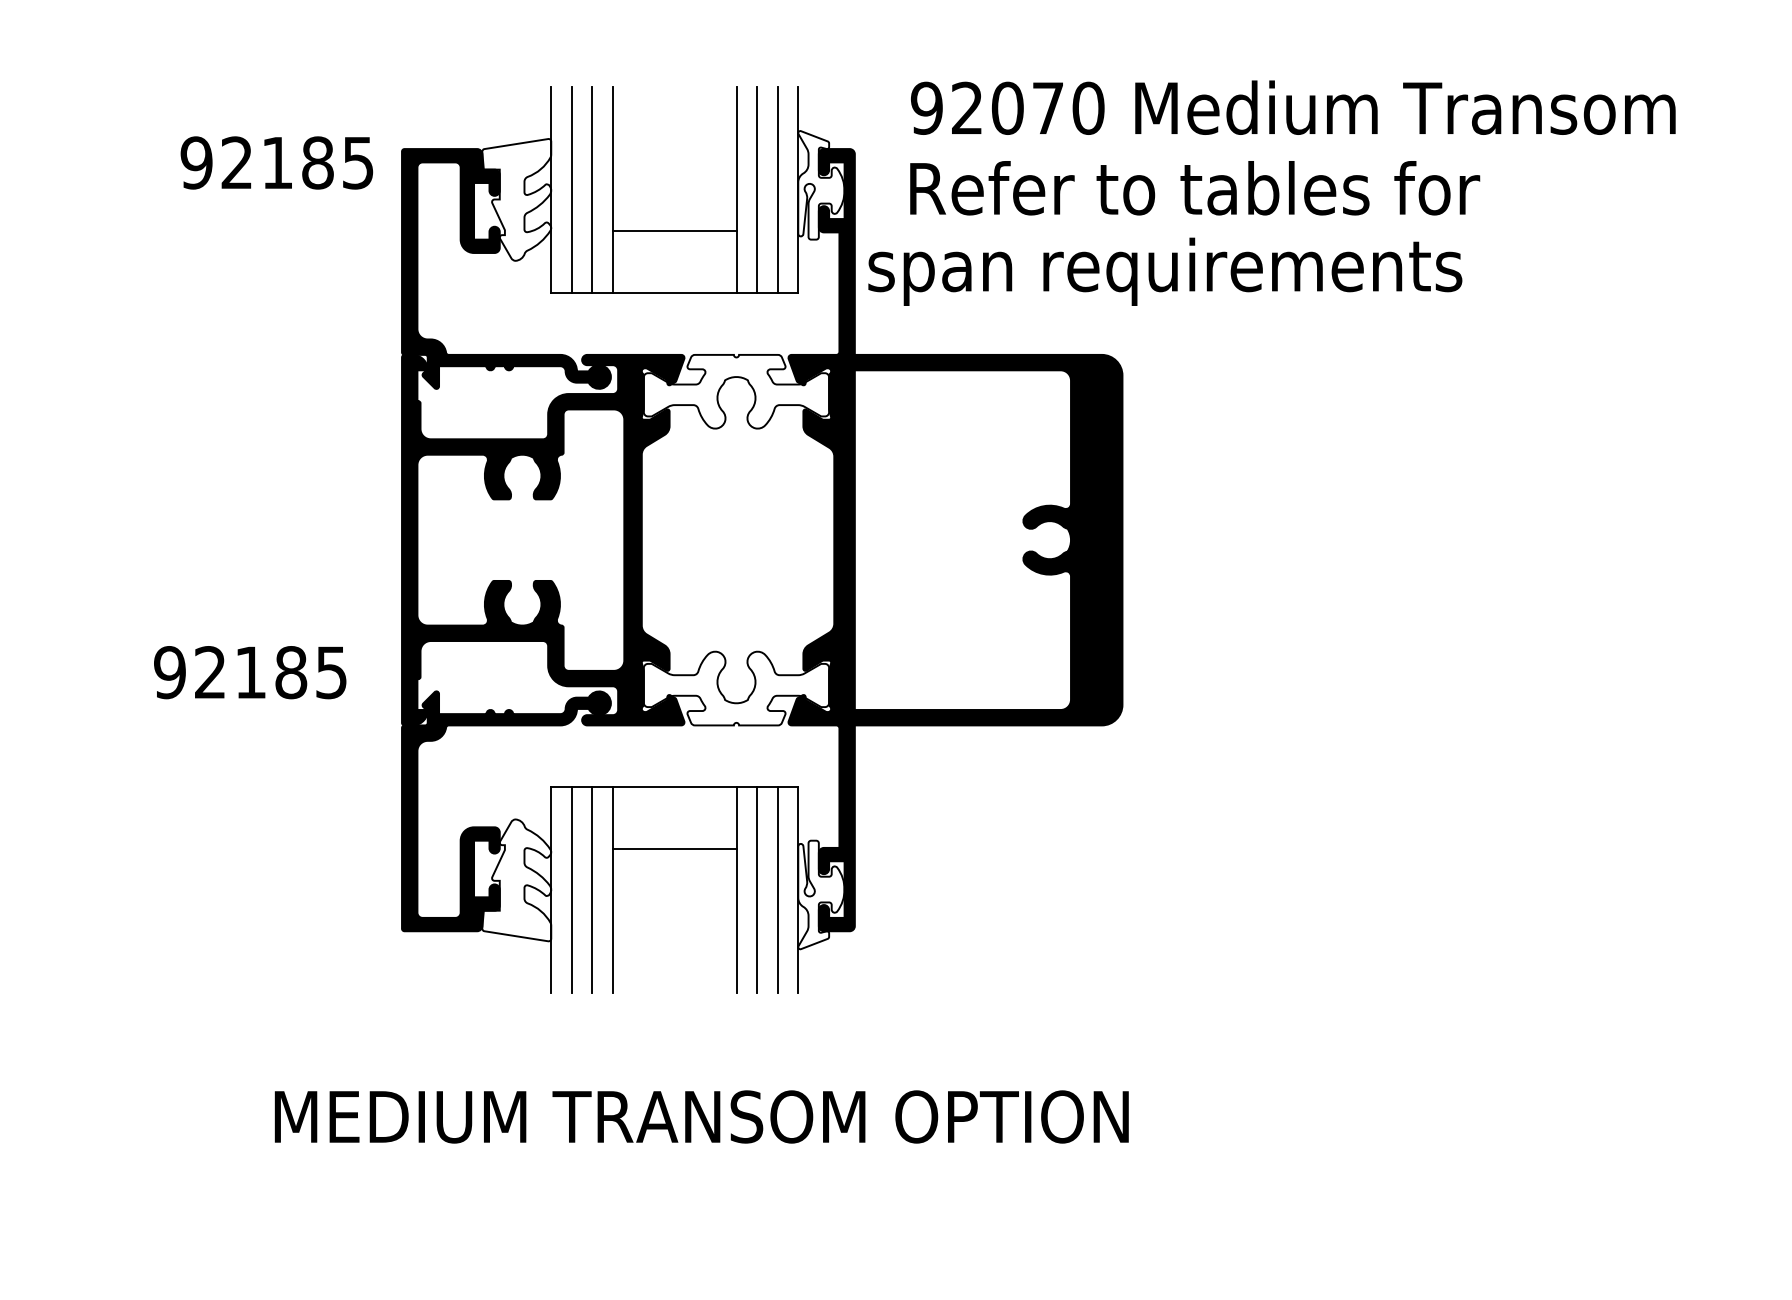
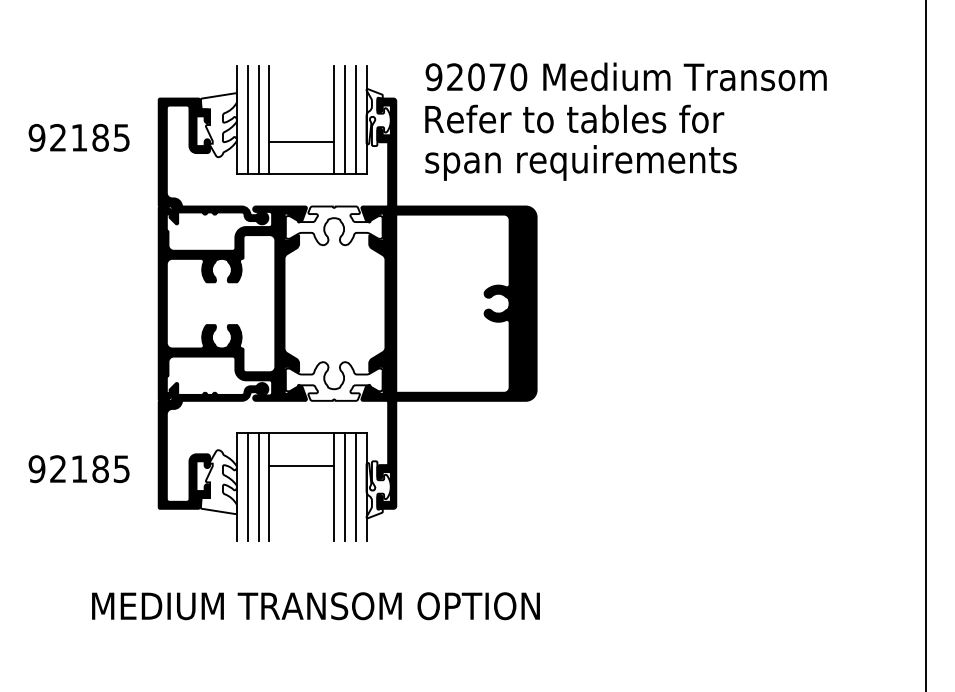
text: (275, 162) -> (78, 137), moved
text: (1164, 270) -> (580, 162), moved
text: (249, 673) -> (78, 469), moved

